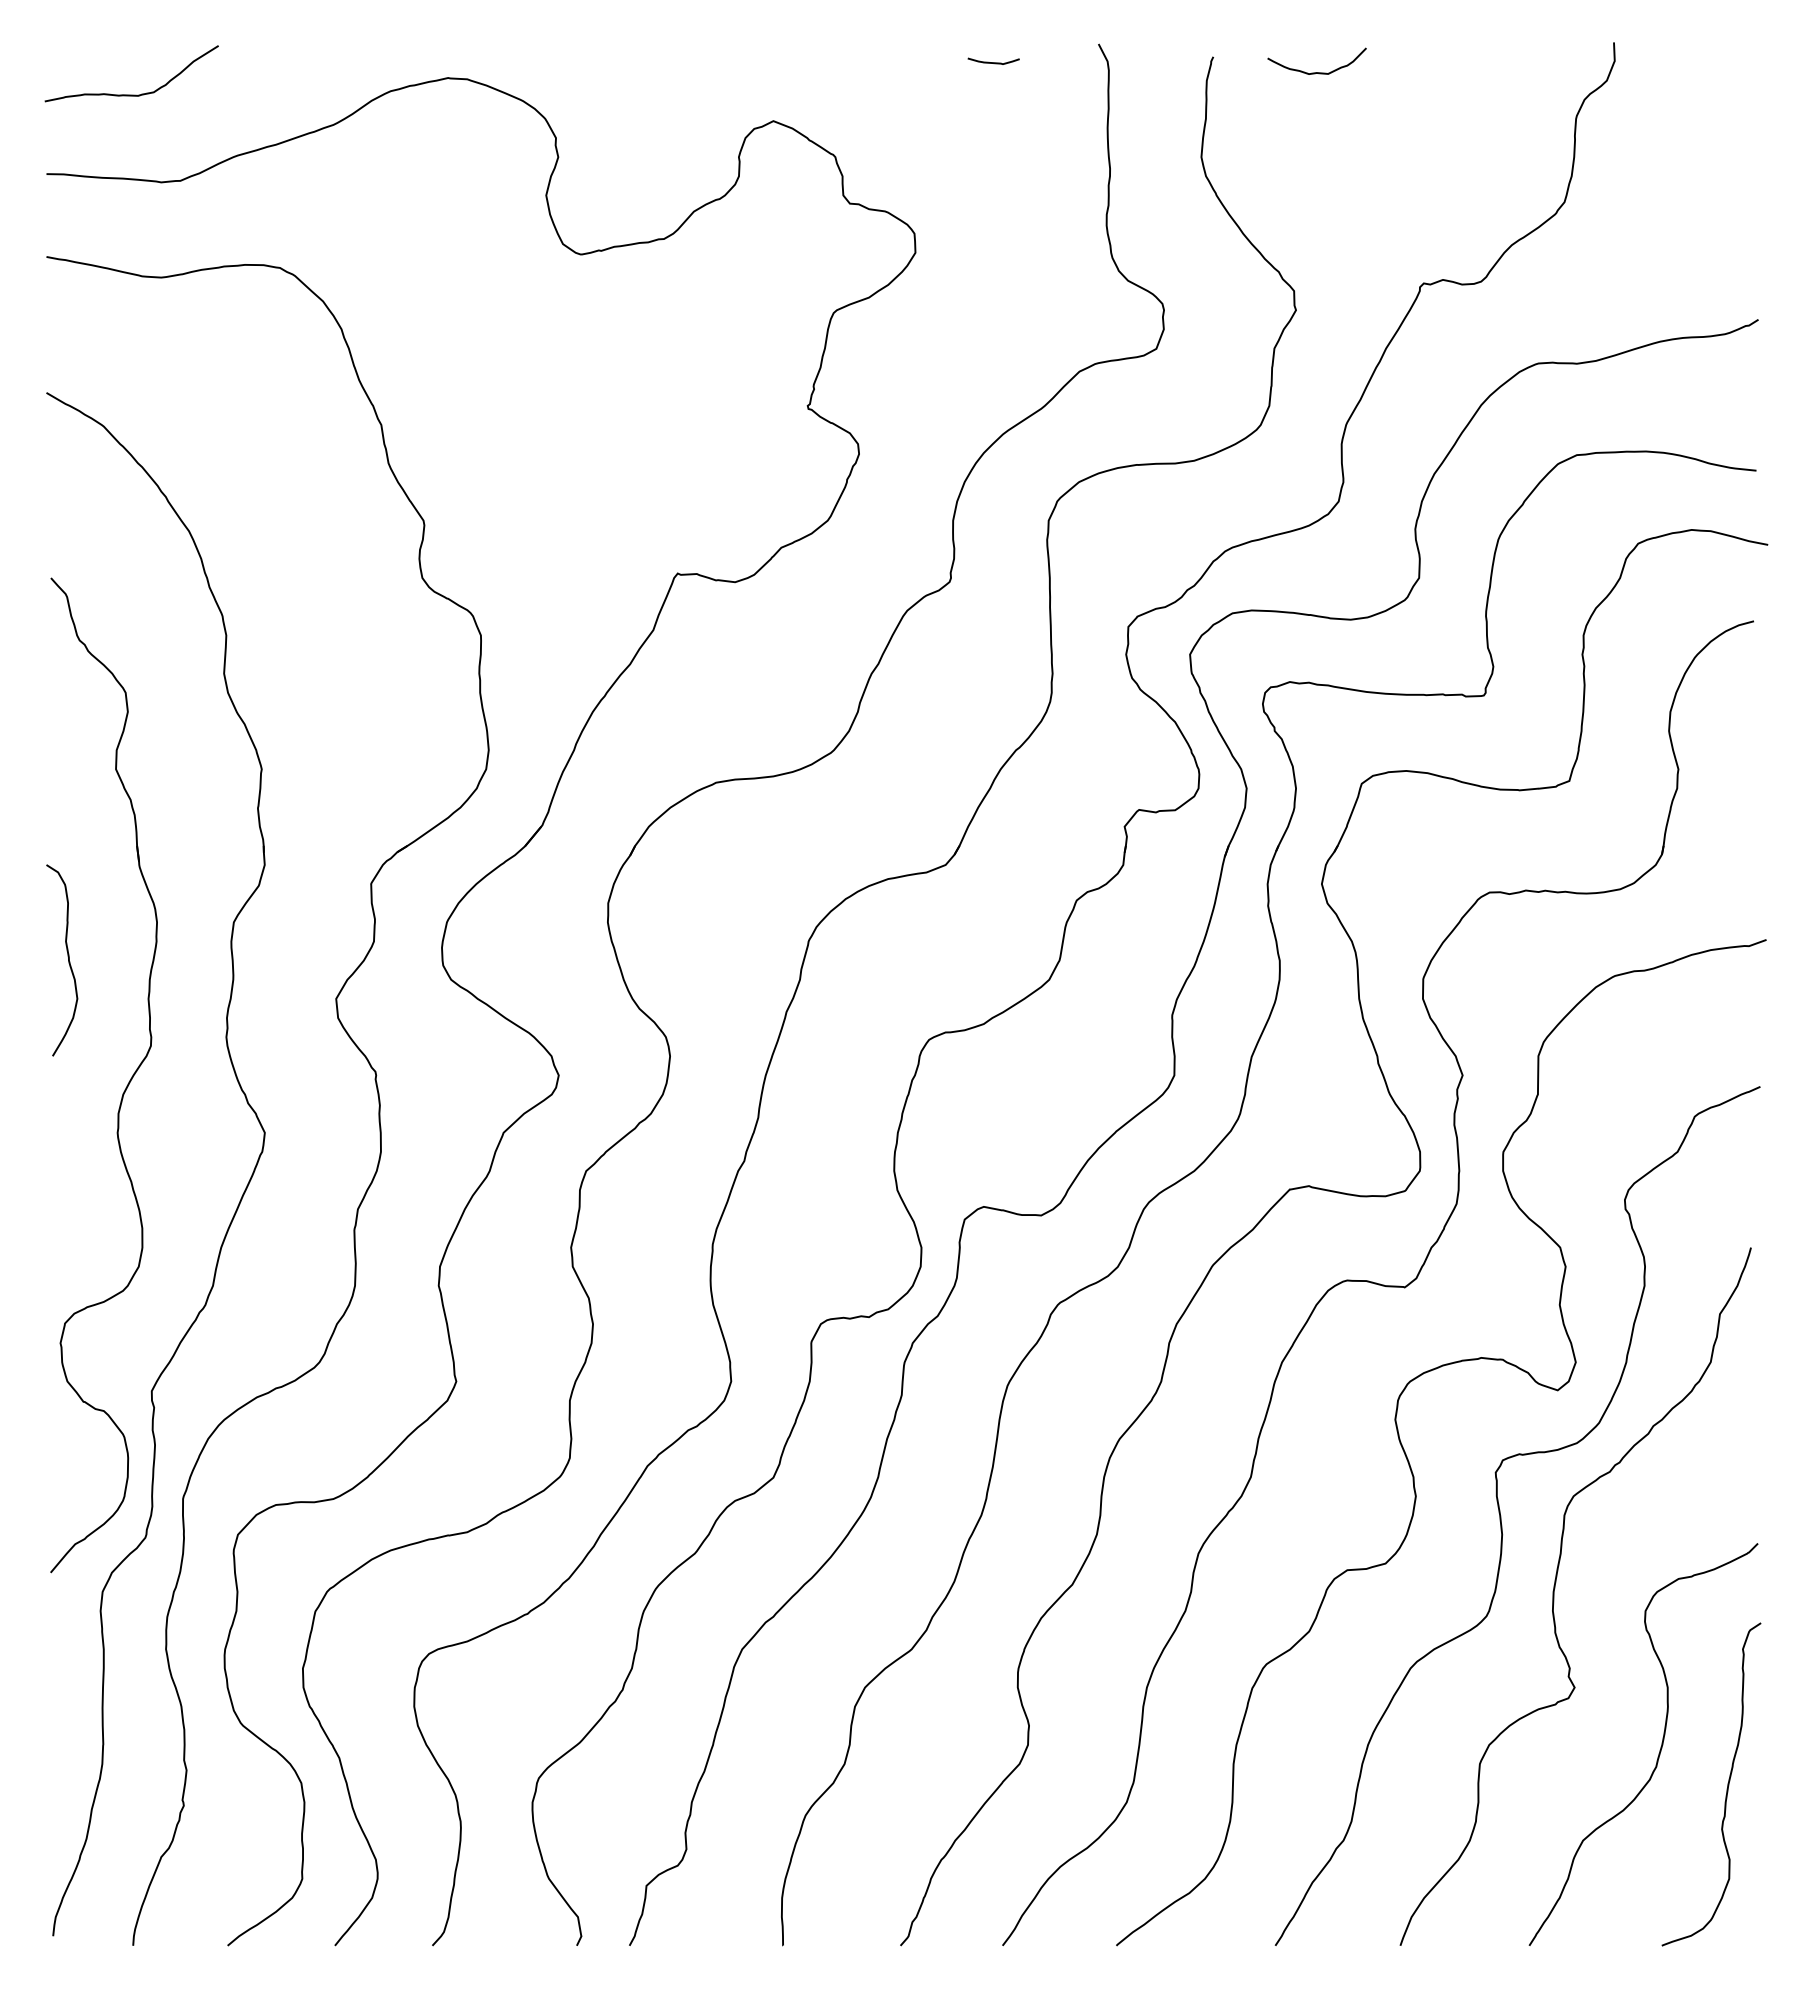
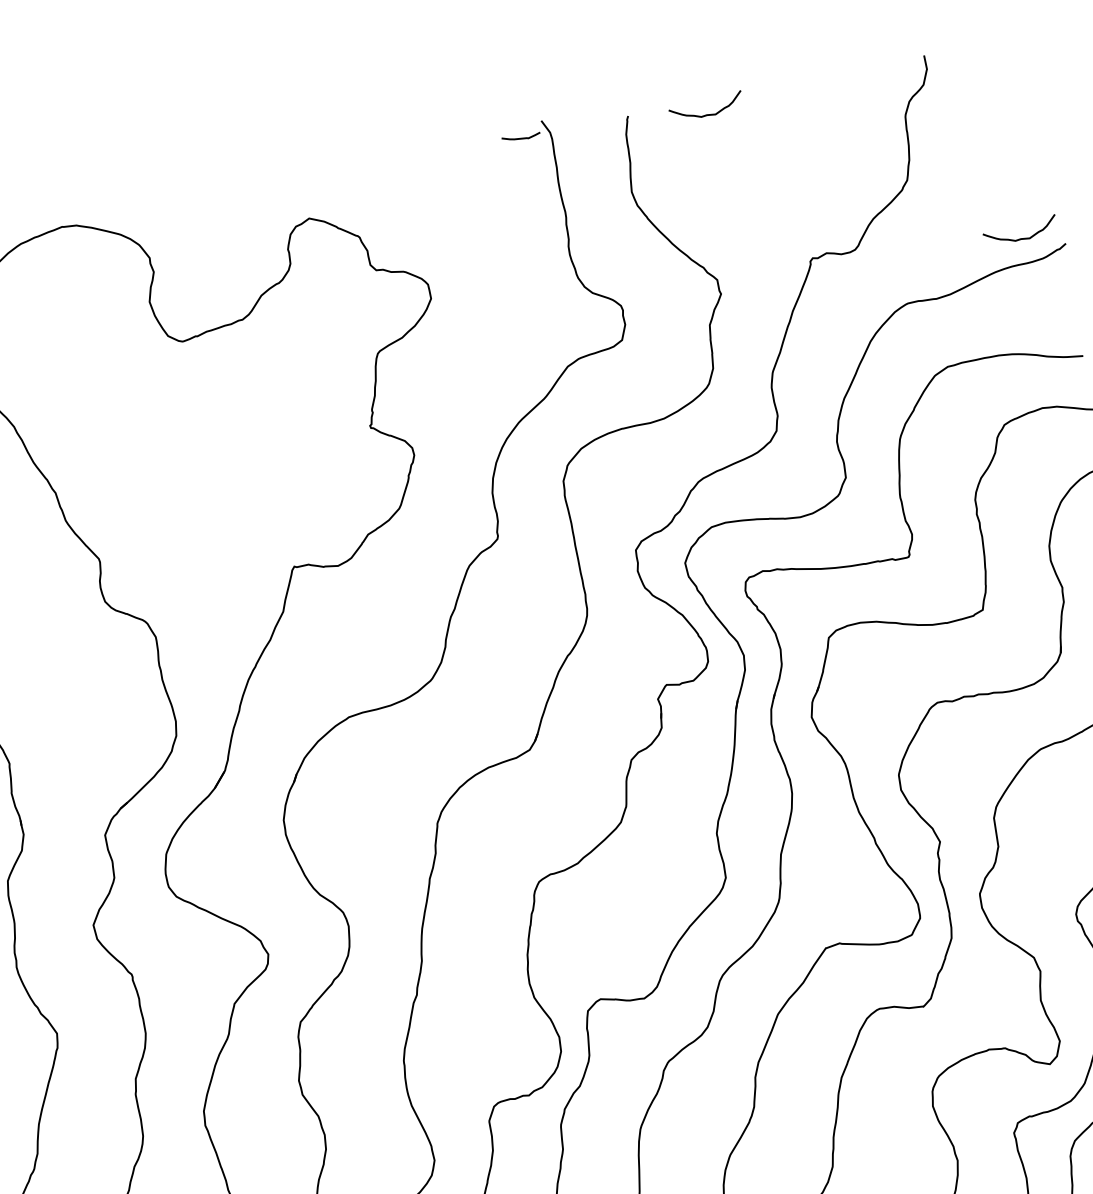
curve: (993, 62) -> (521, 138), moved
curve: (1700, 303) -> (1020, 238), added

